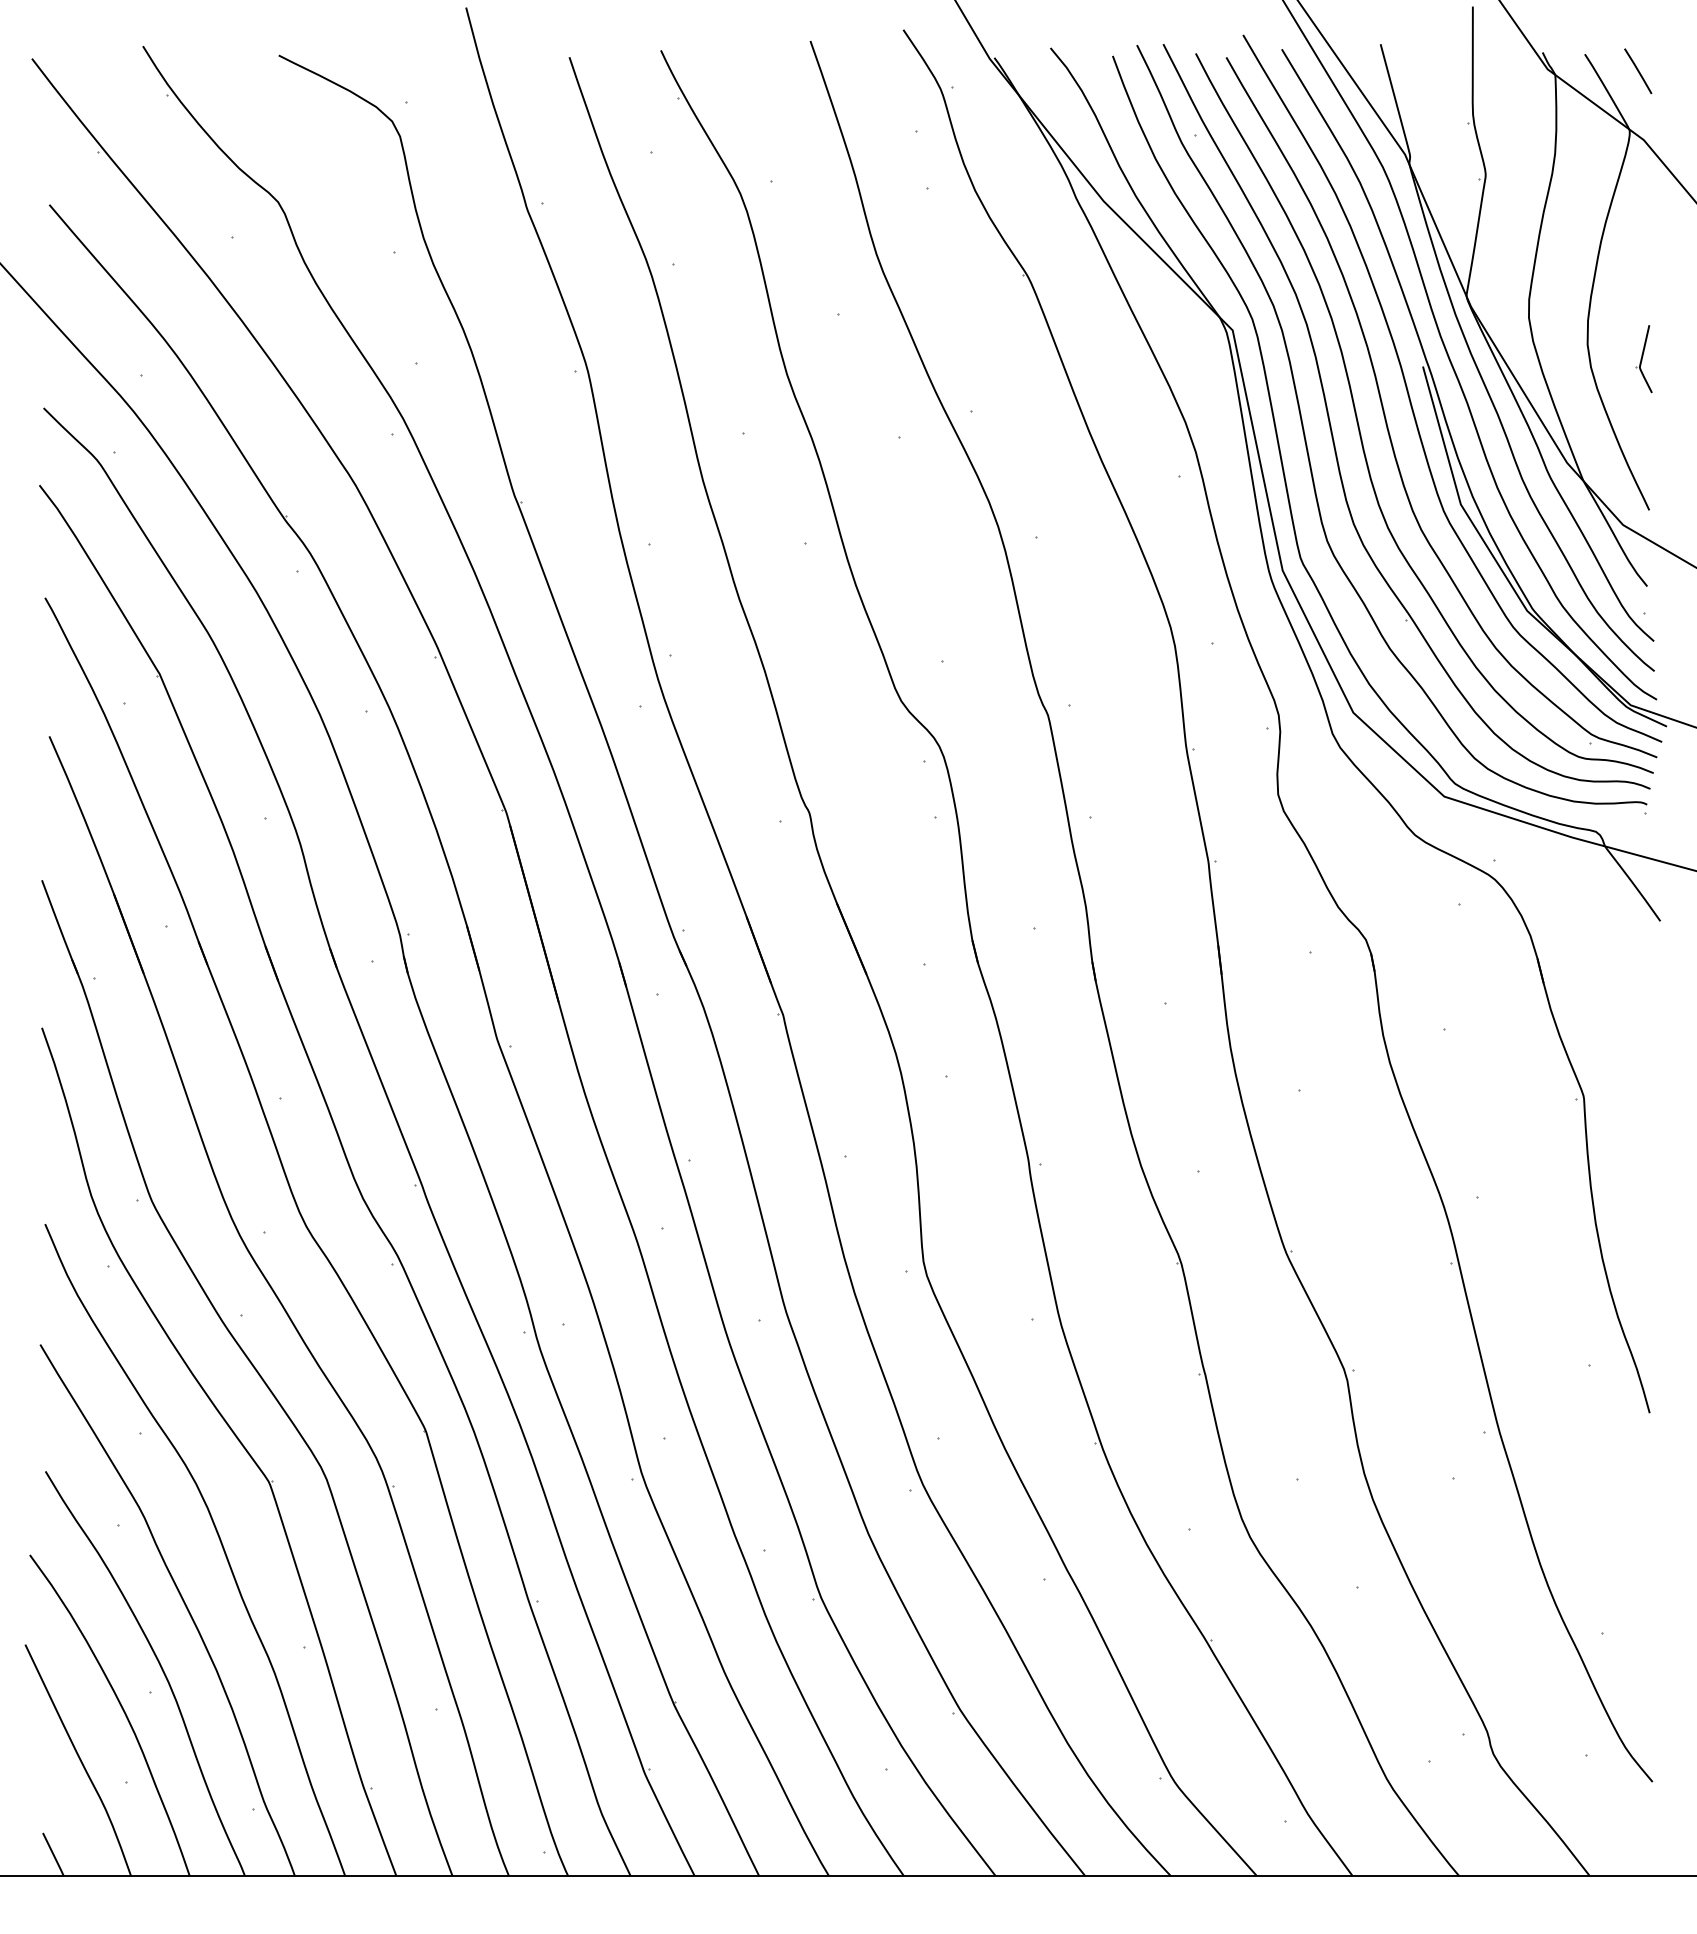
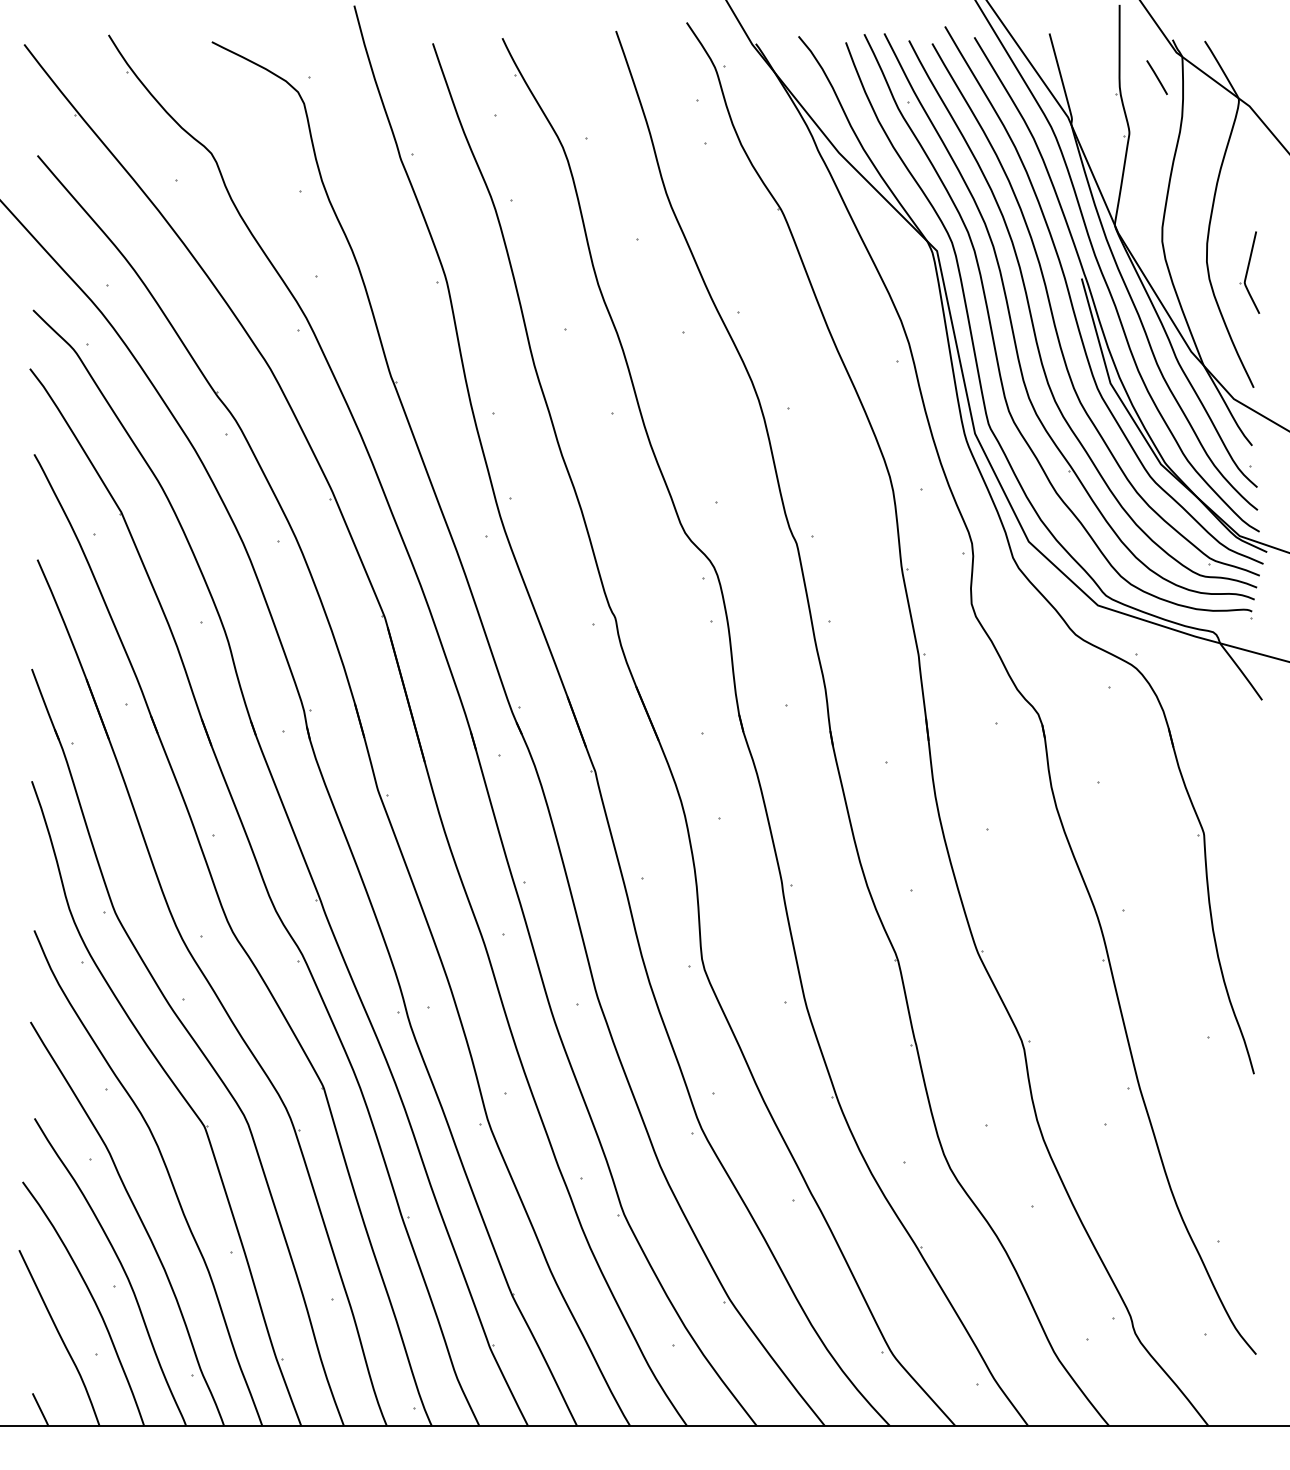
line: (1638, 70) -> (1157, 77), moved
part: (1643, 359) -> (1249, 273), size x1.6

